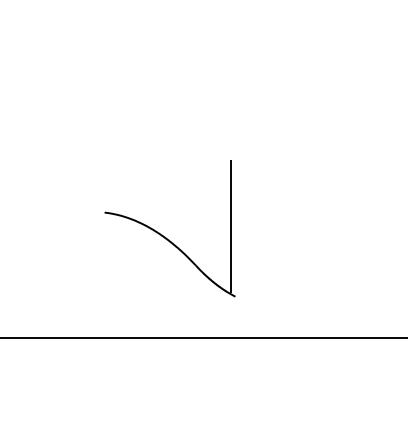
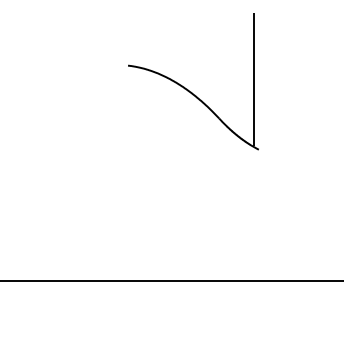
part: (165, 236) -> (188, 89), moved

